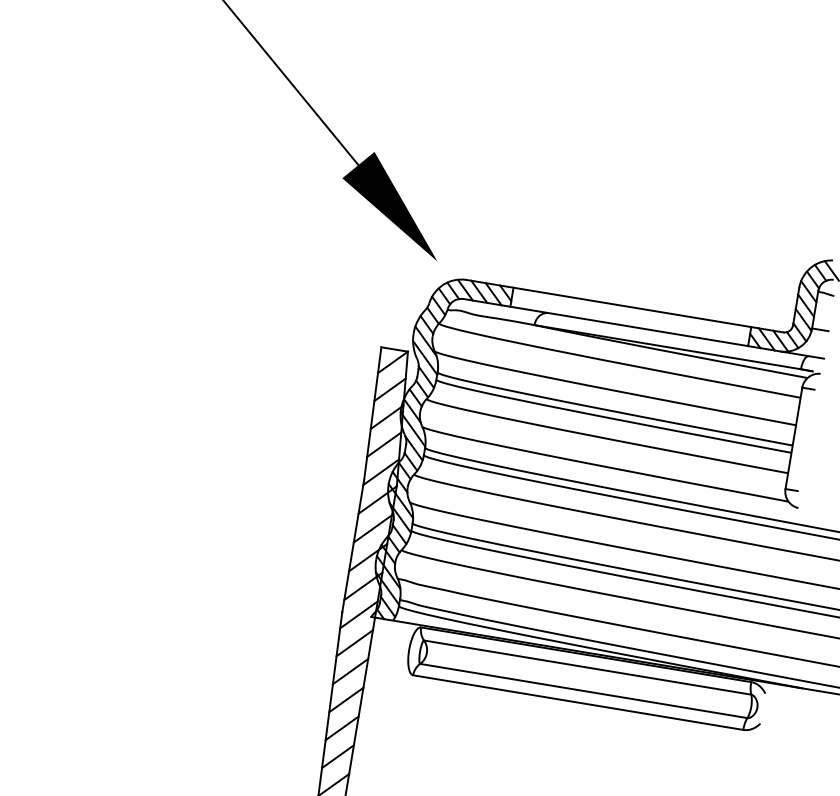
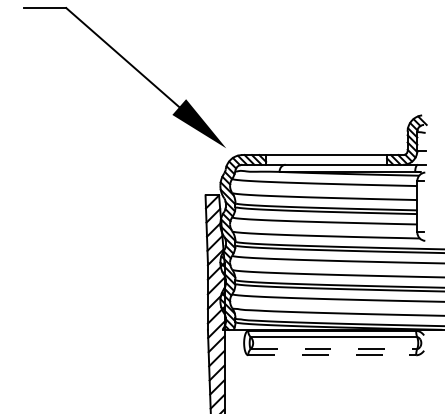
line: (584, 692) -> (334, 349), solid -> dashed
line: (578, 703) -> (332, 355), solid -> dashed

